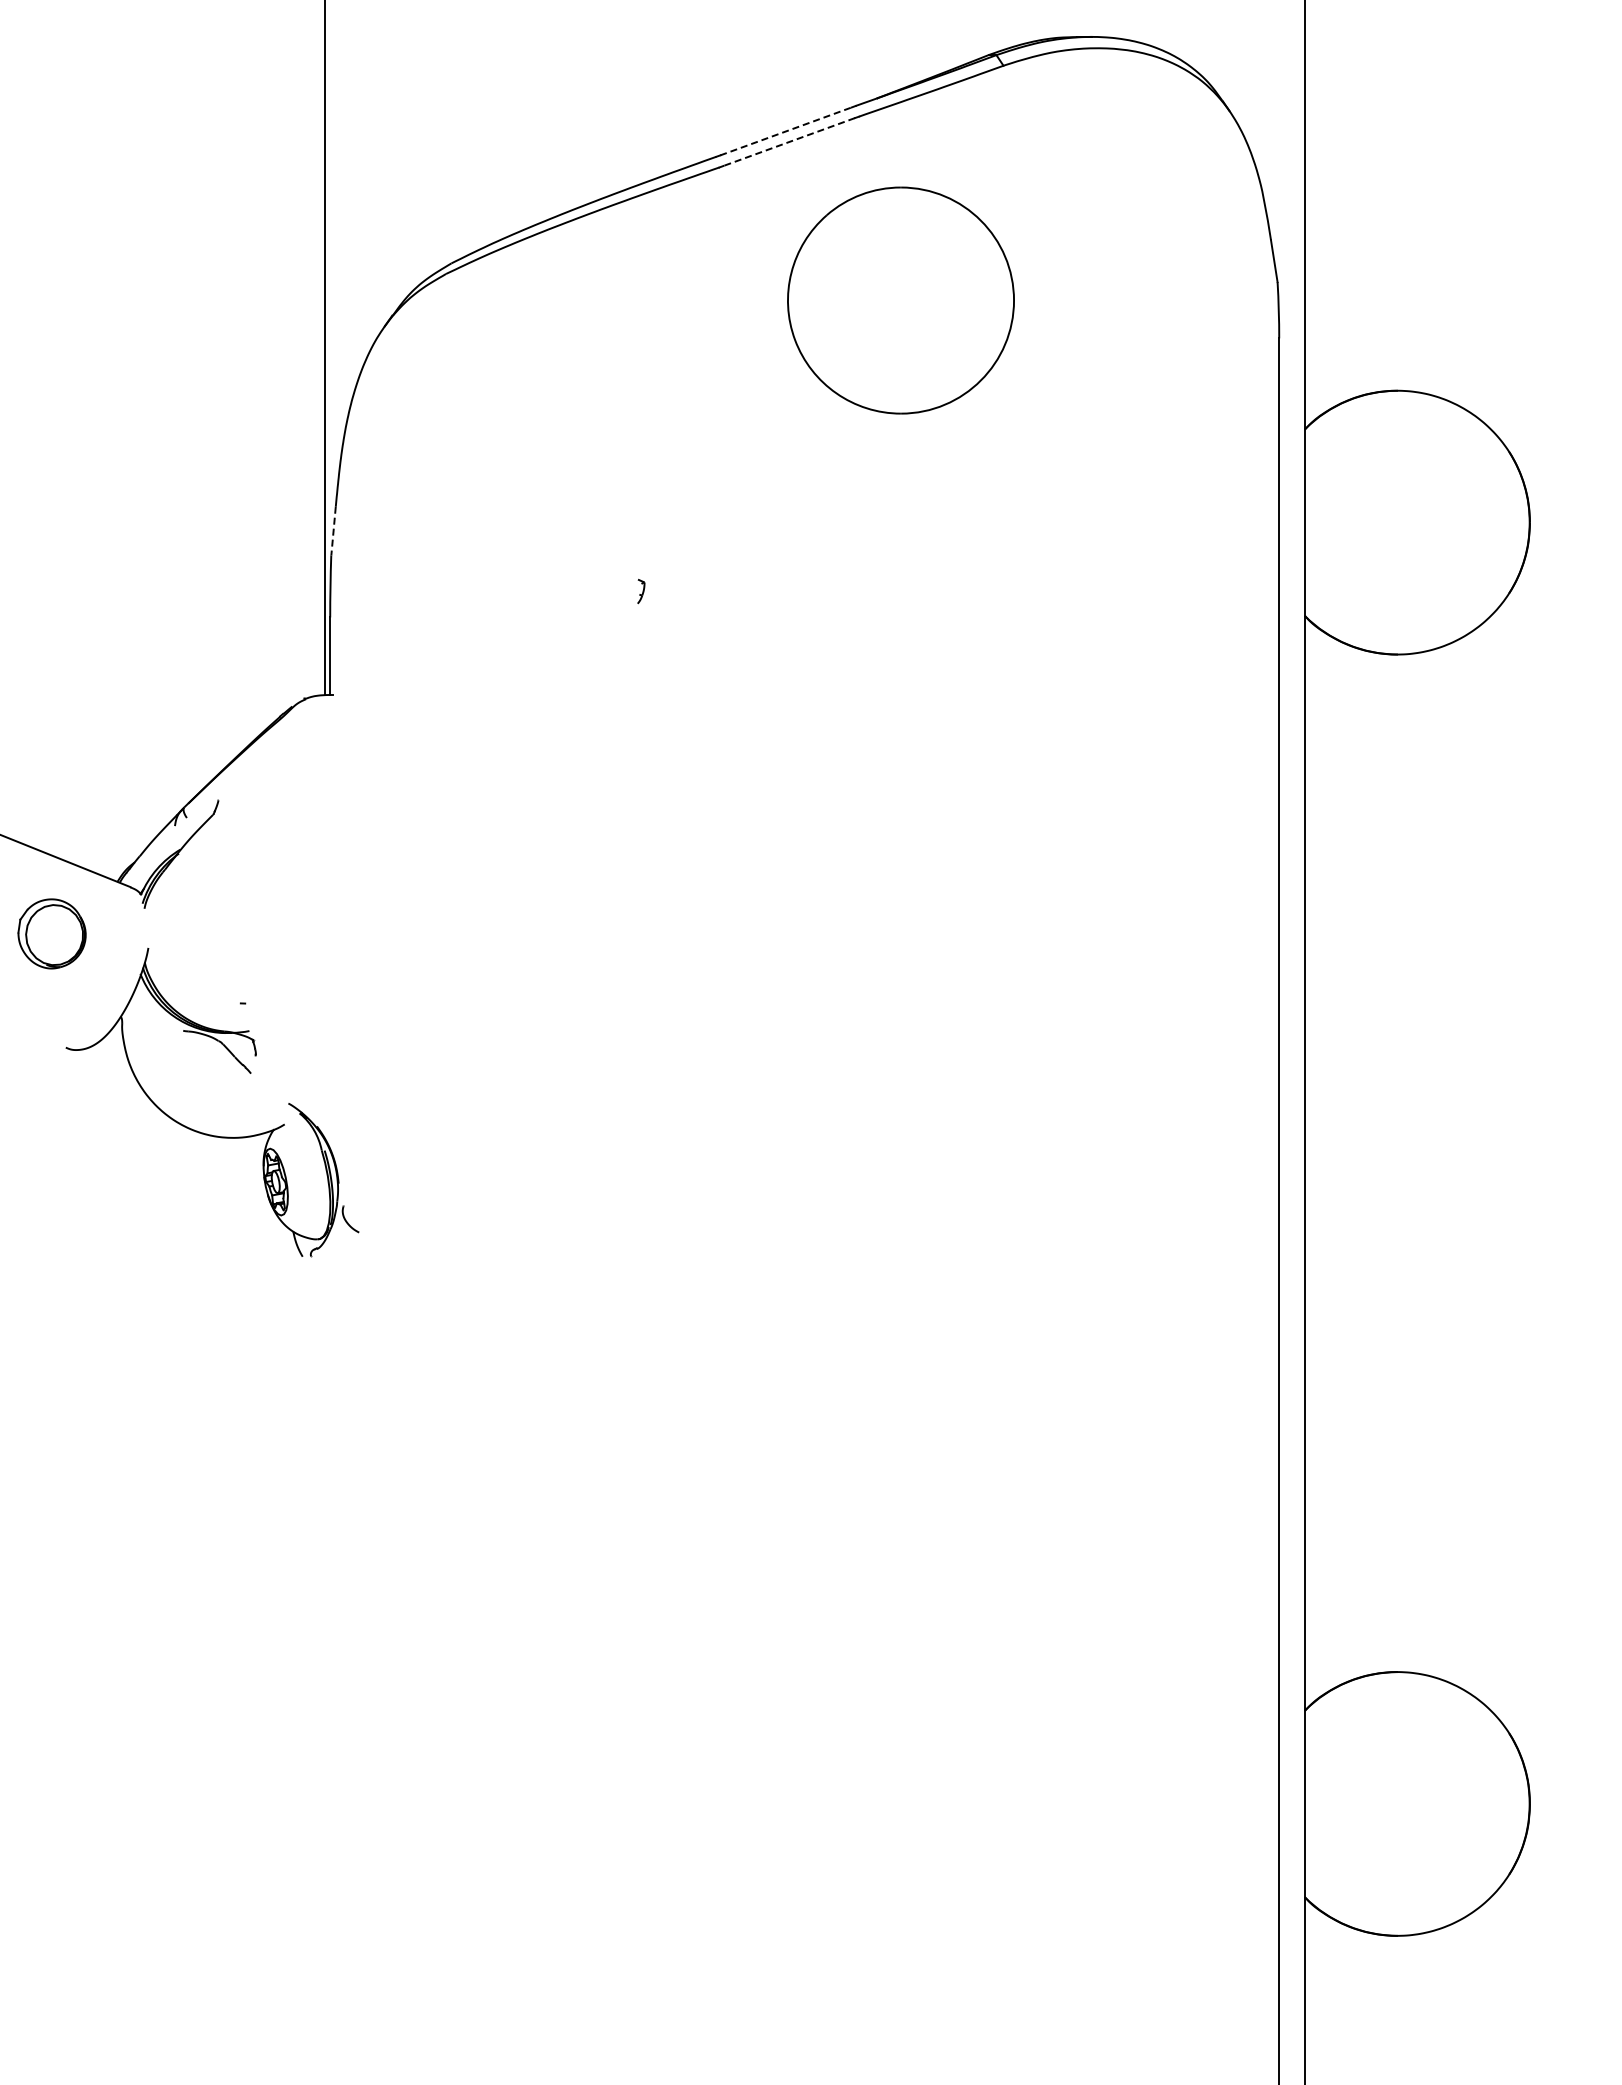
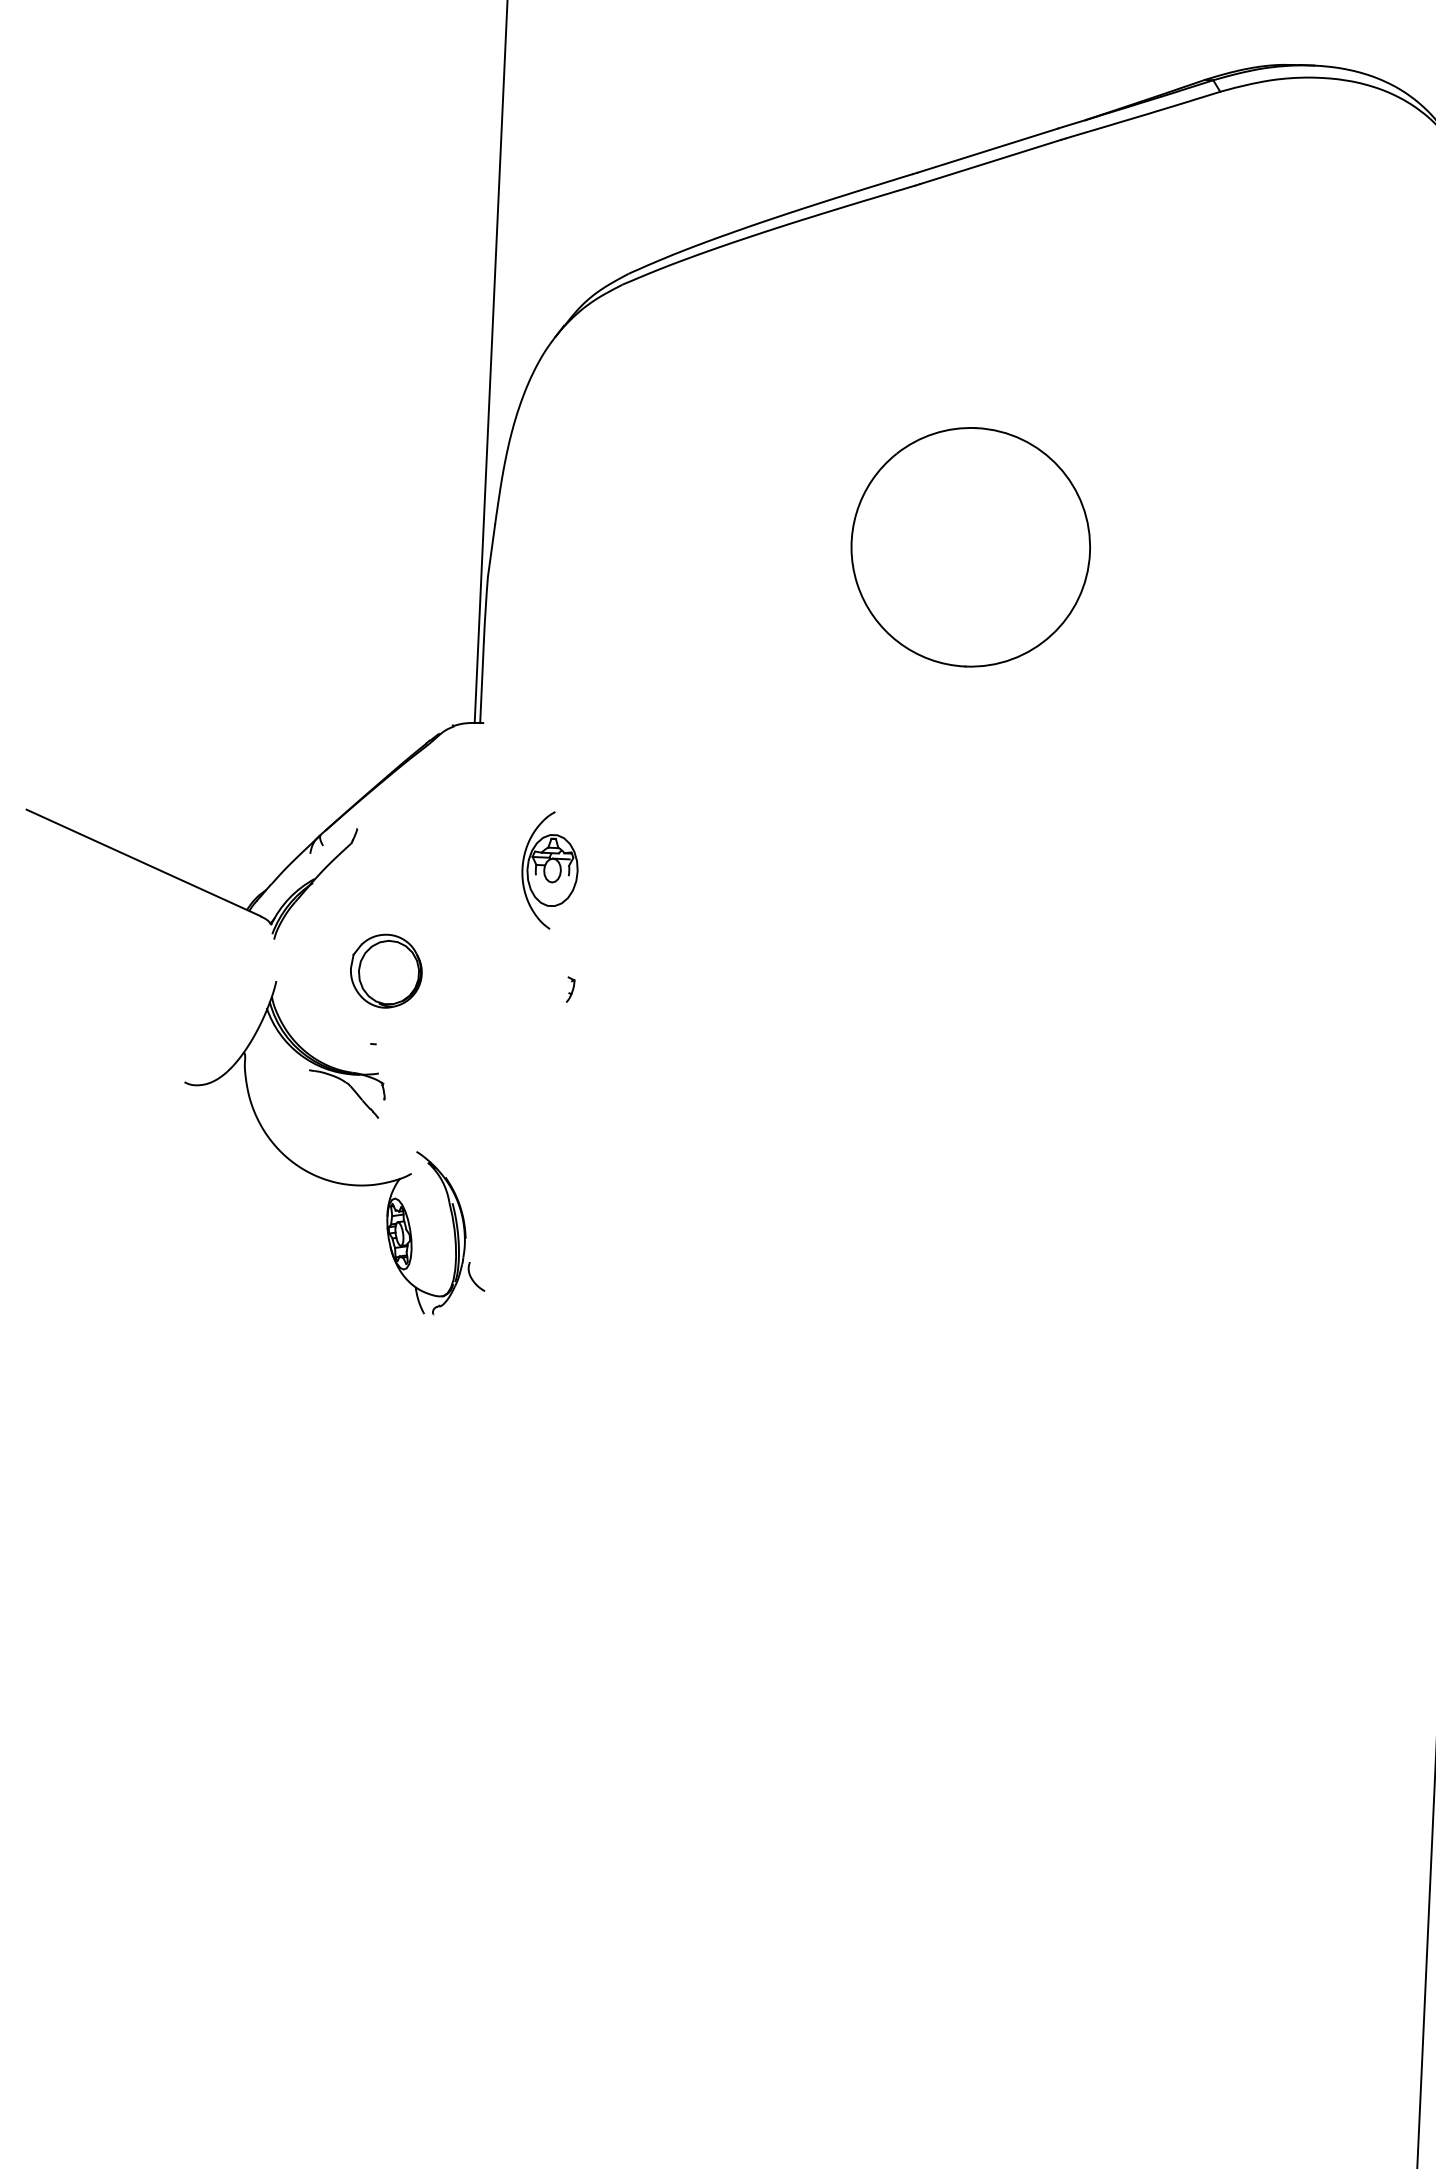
line: (786, 131) -> (988, 150), dashed -> solid
line: (788, 142) -> (989, 162), dashed -> solid
part: (900, 300) -> (970, 547), moved
line: (333, 531) -> (491, 550), dashed -> solid
part: (641, 591) -> (570, 989), moved
part: (402, 831) -> (549, 870), added
part: (51, 933) -> (385, 970), moved

